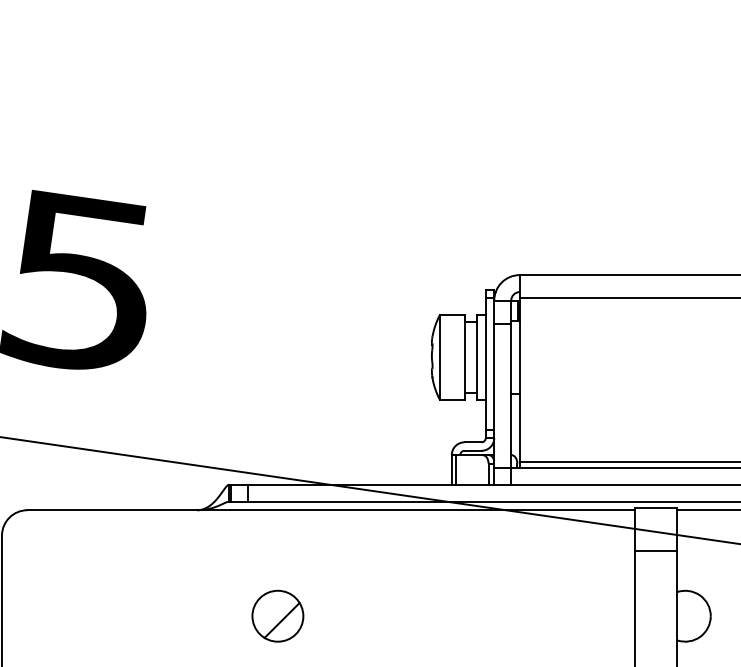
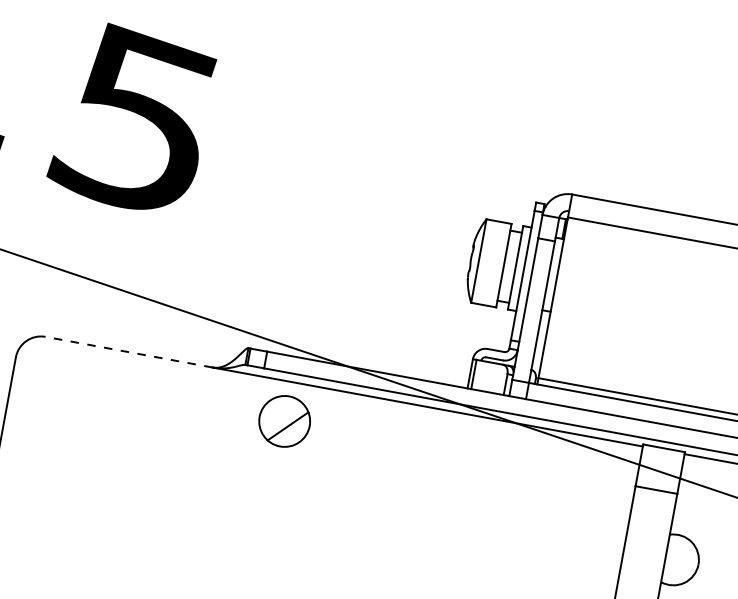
line: (112, 510) -> (129, 352), solid -> dashed
part: (277, 615) -> (284, 420), moved

